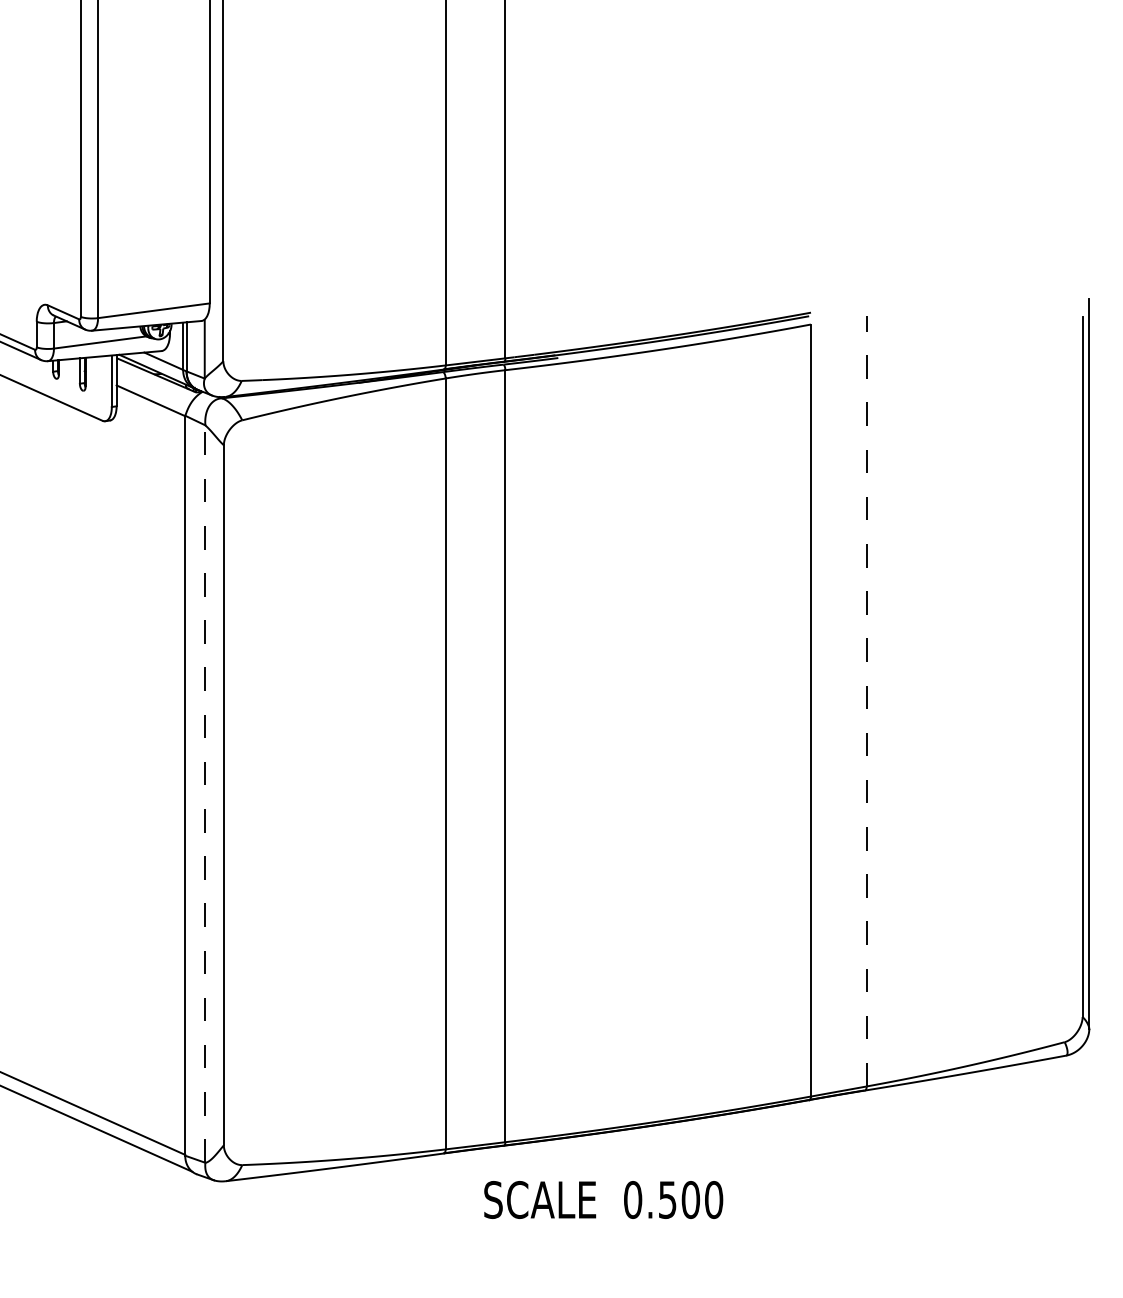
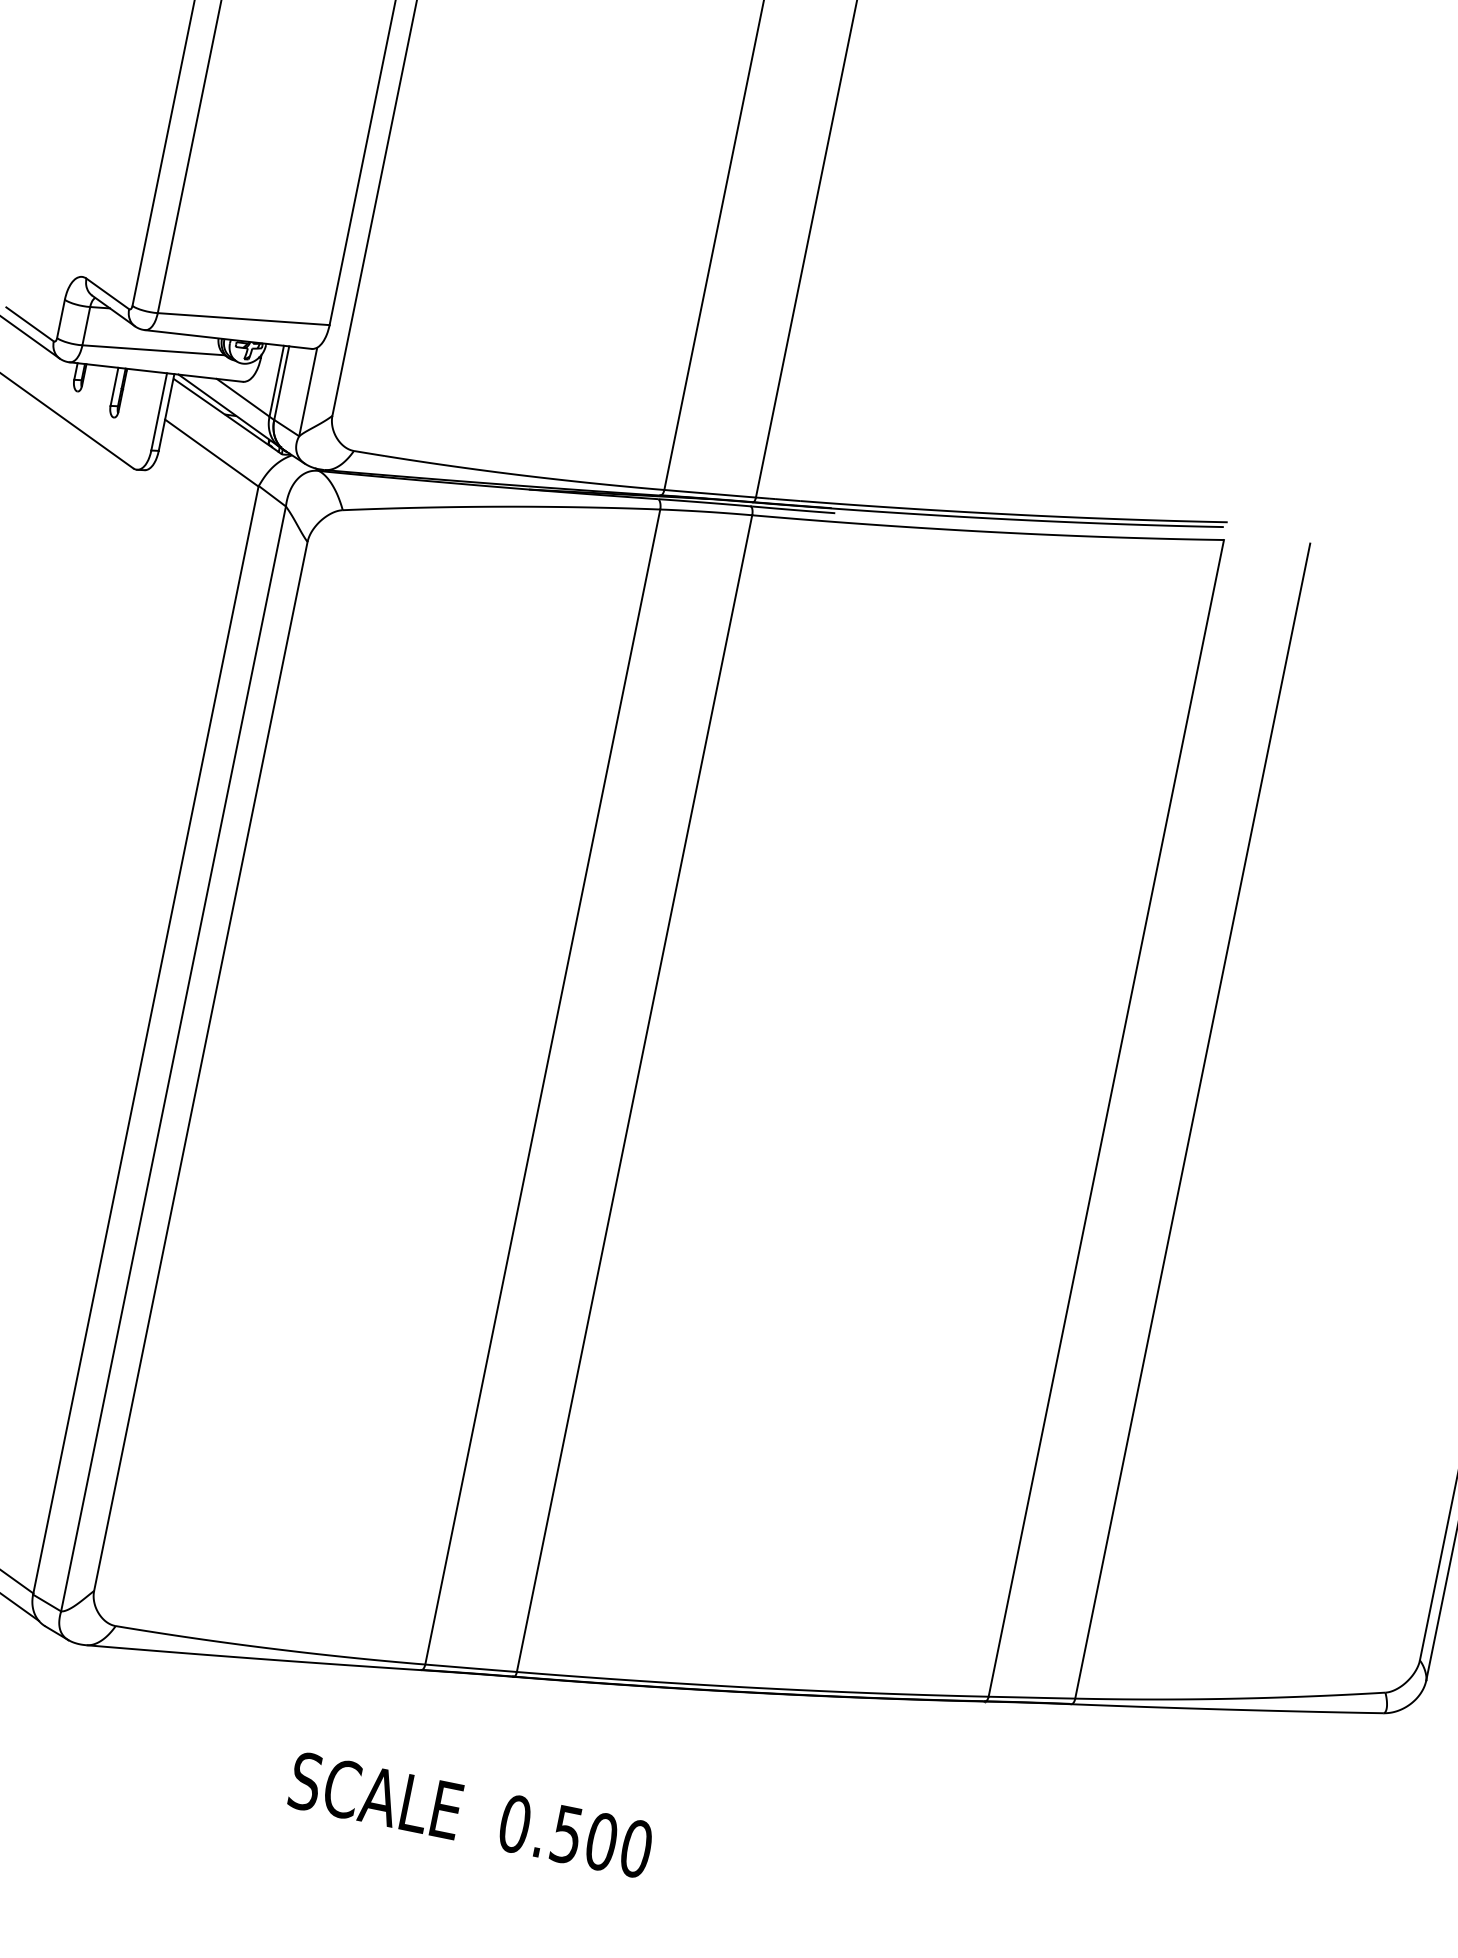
line: (866, 700) -> (1192, 1120), dashed -> solid
line: (205, 794) -> (173, 1059), dashed -> solid
text: (603, 1199) -> (470, 1814), moved

